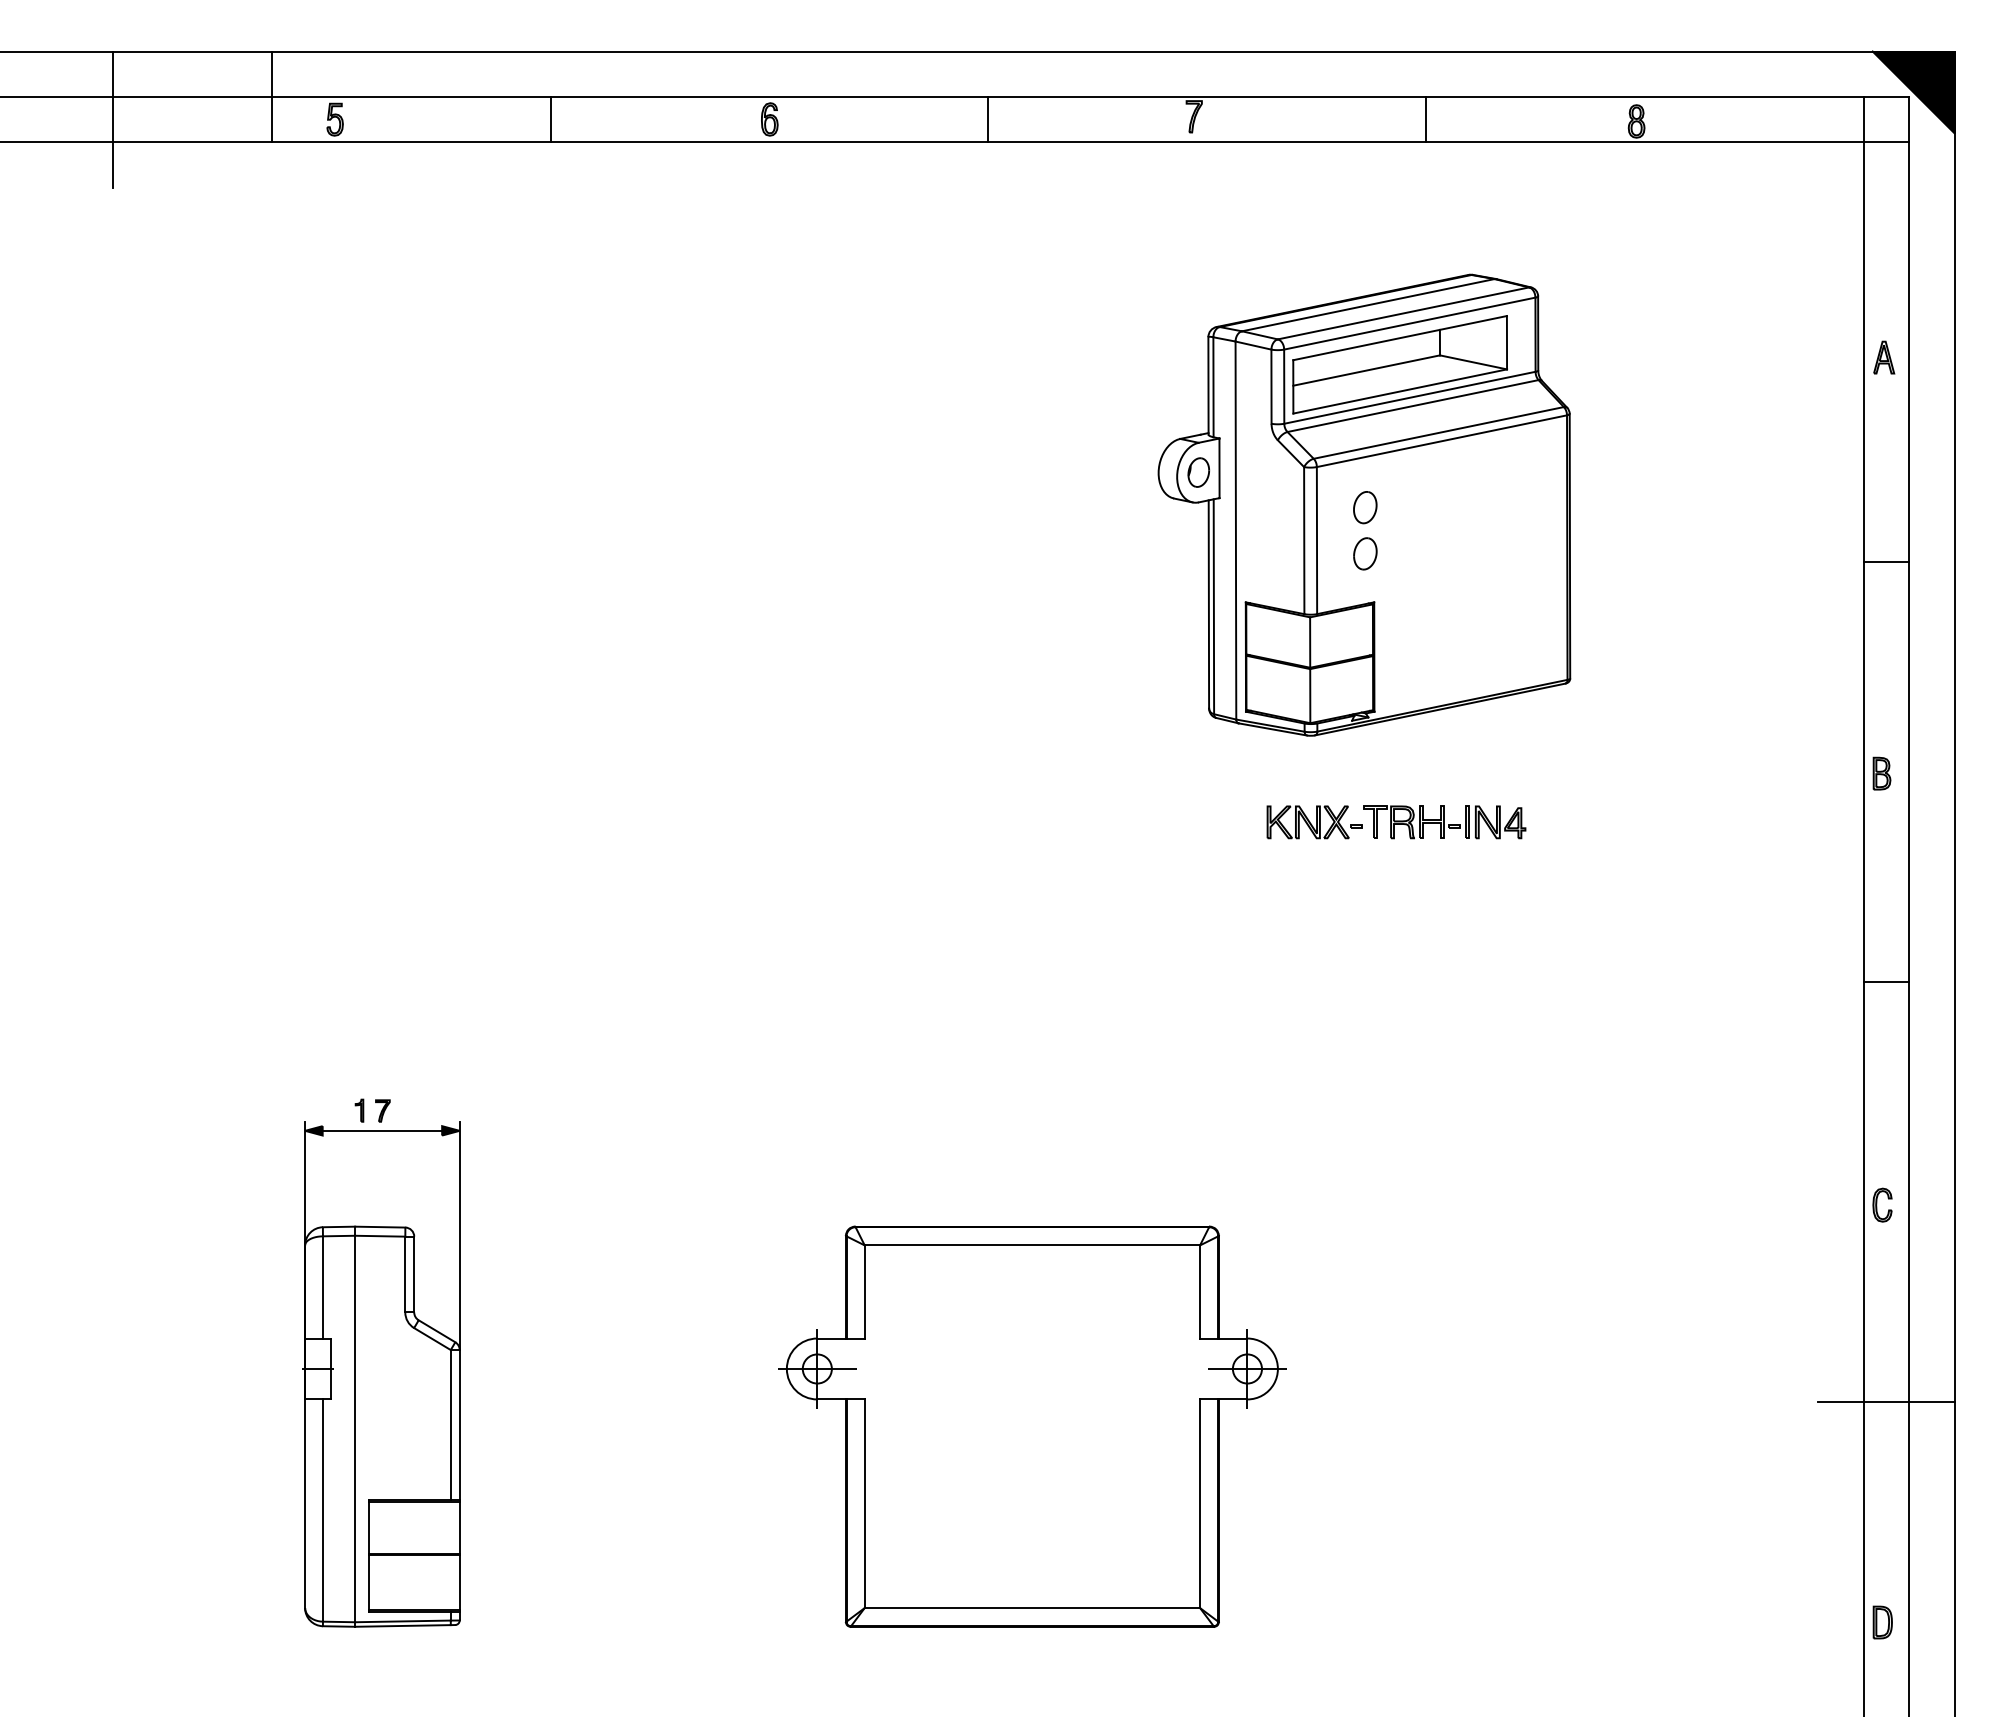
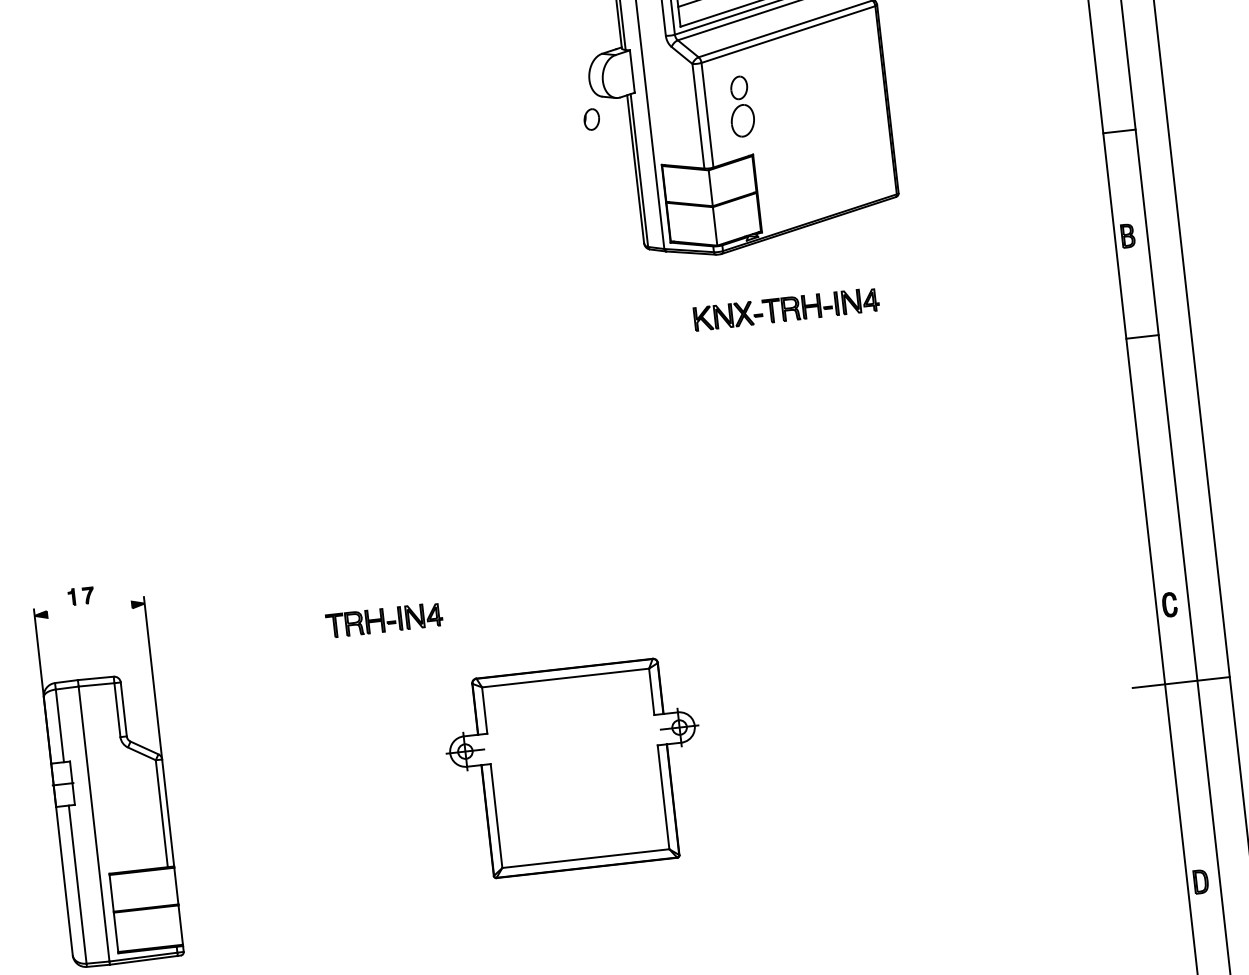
part: (1198, 472) -> (591, 119), moved
part: (1365, 553) -> (743, 120), size x1.4
line: (1886, 562) -> (1119, 131), moved
line: (1886, 982) -> (1142, 337), moved
line: (382, 1130) -> (89, 609), removed
part: (789, 1191) -> (384, 620), added
part: (1882, 1204) -> (1169, 604), moved
part: (1032, 1426) -> (575, 768), size x0.7
part: (1882, 1622) -> (1200, 881), moved

